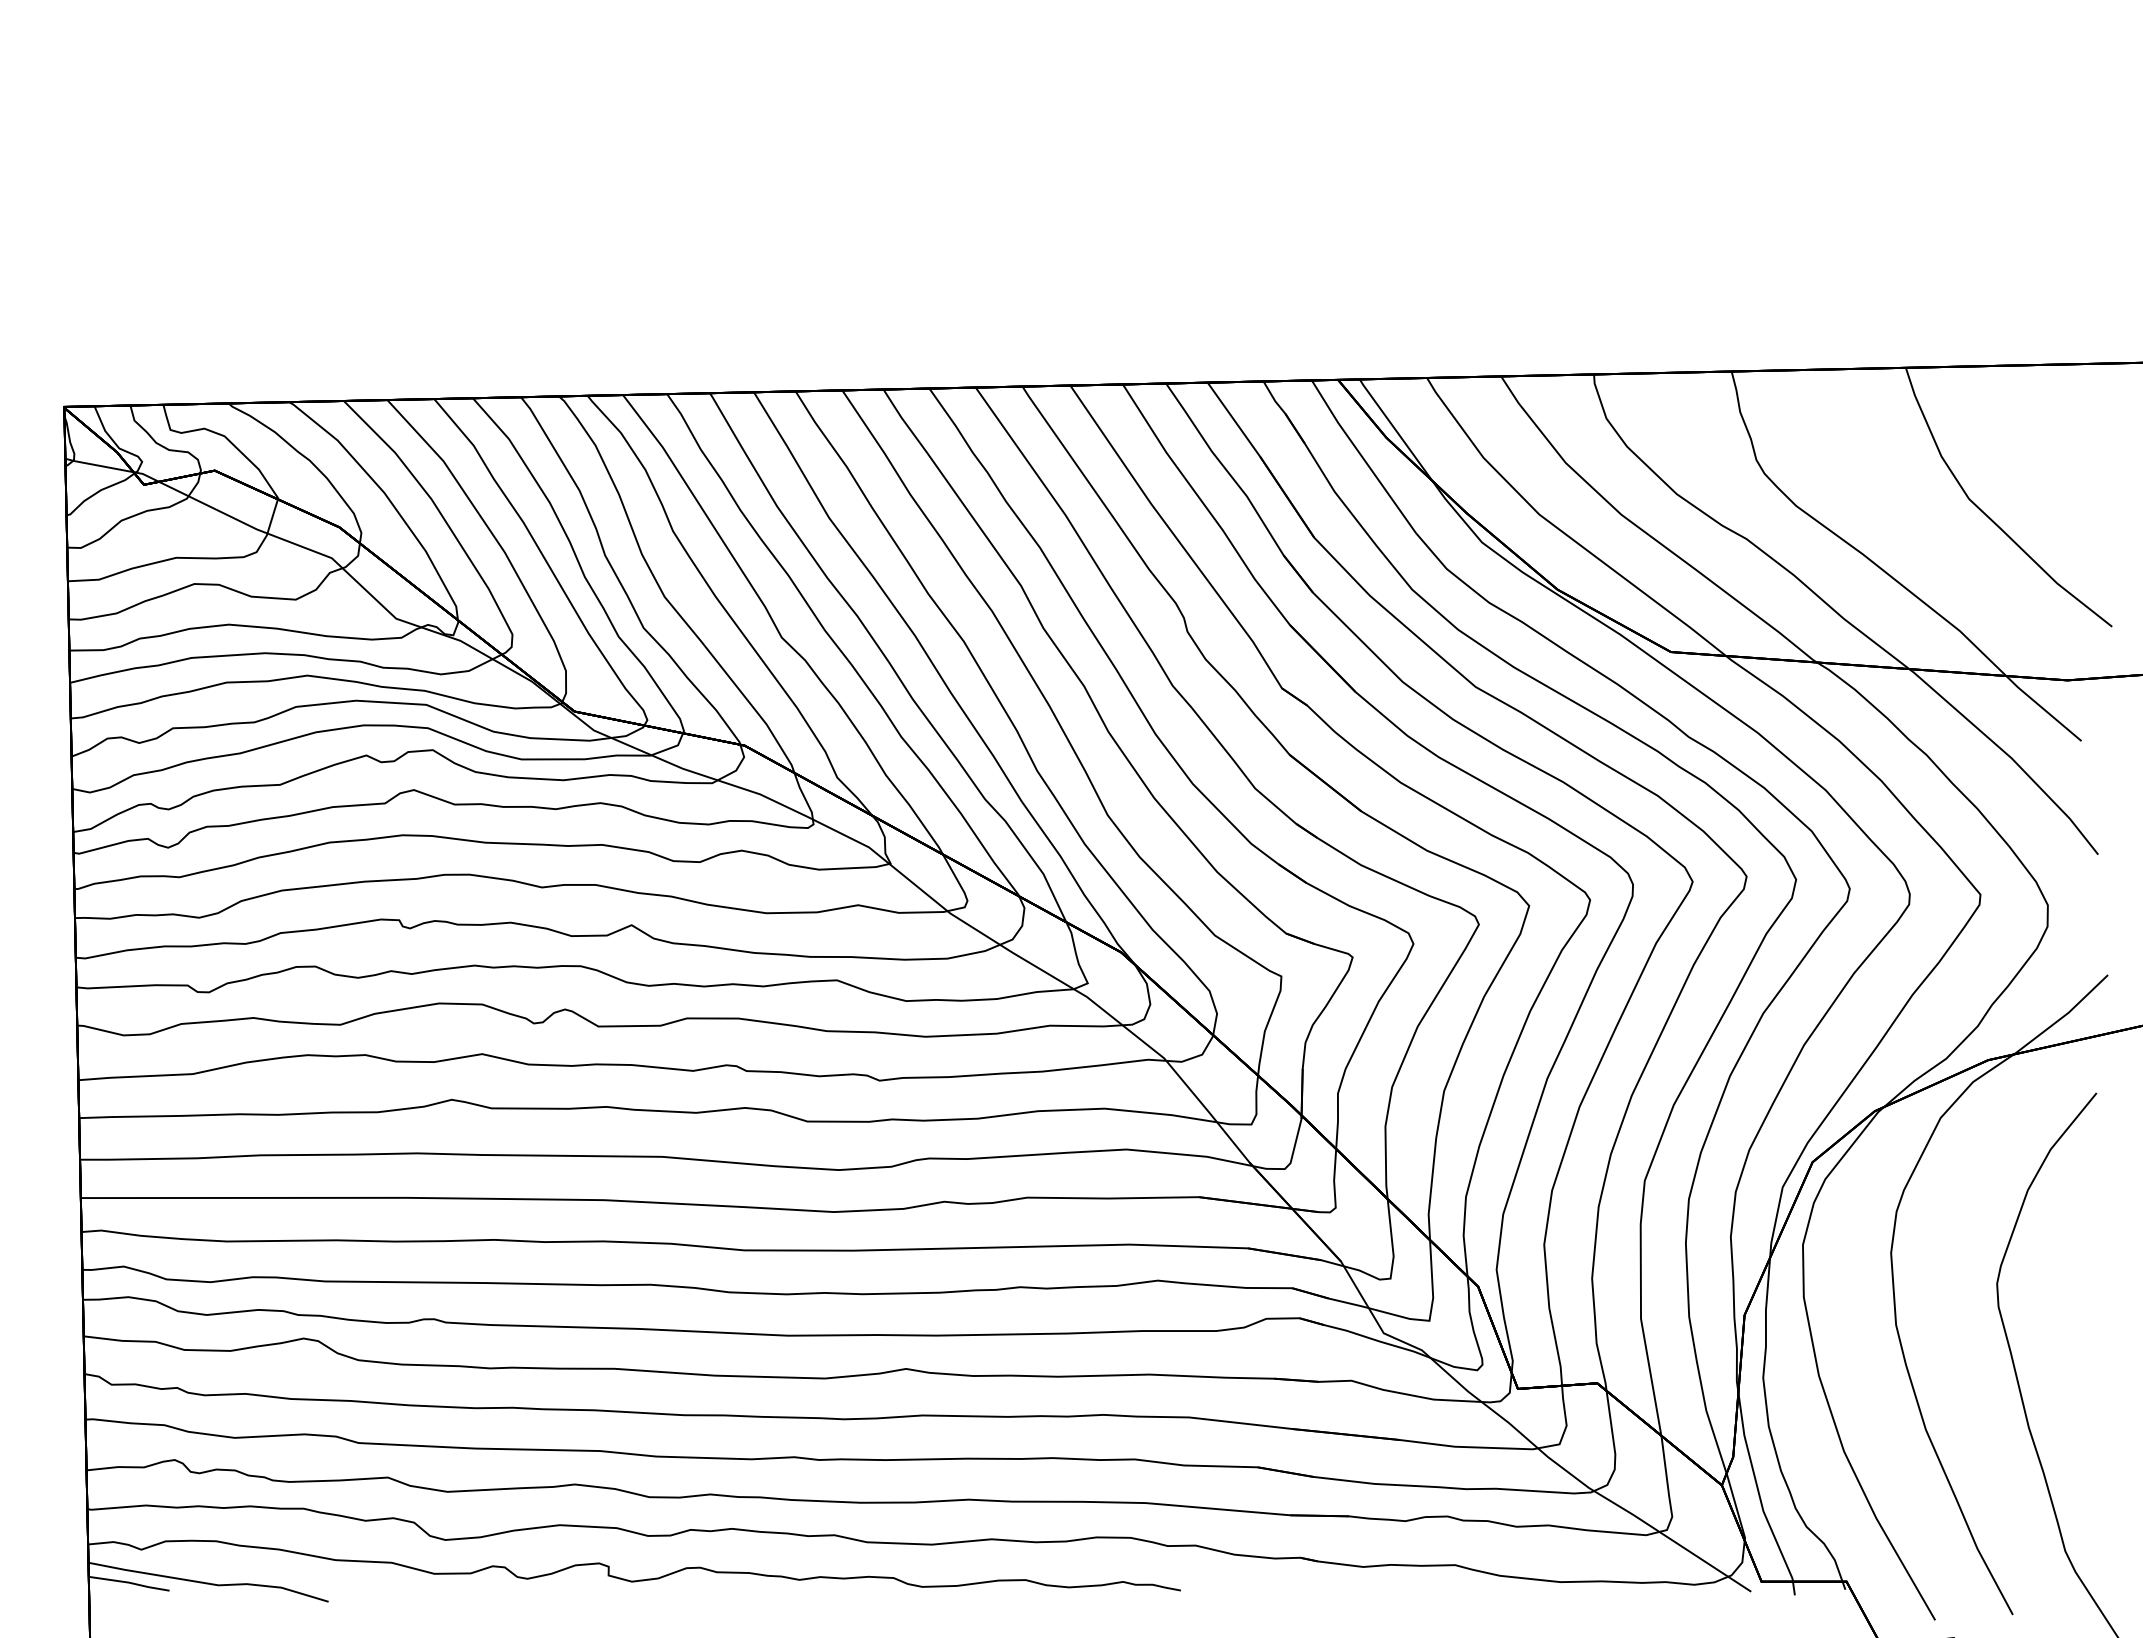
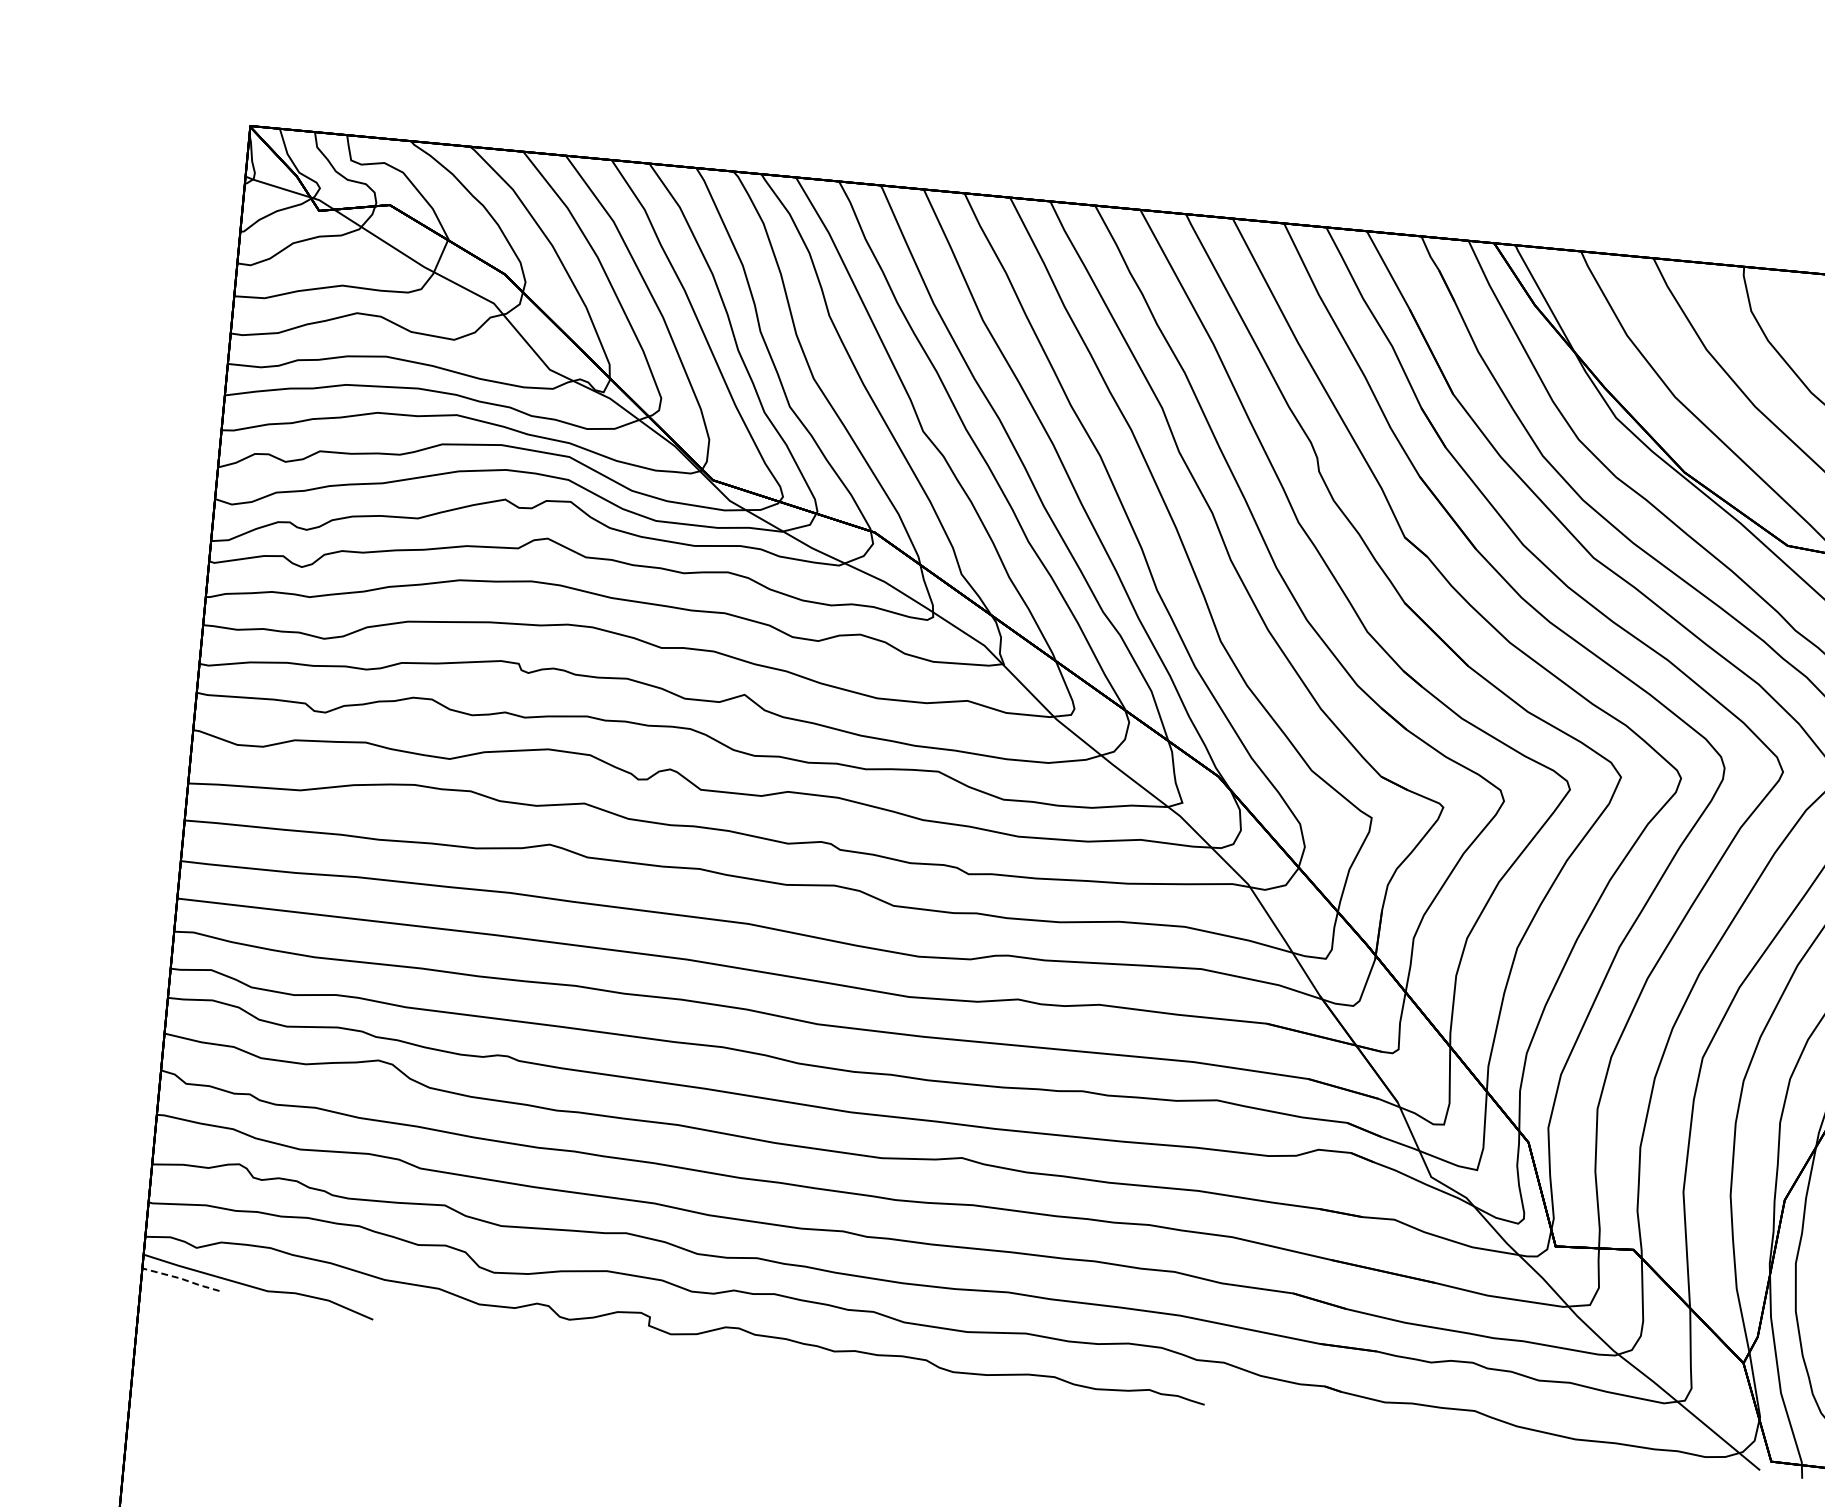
line: (128, 1582) -> (180, 1278), solid -> dashed

